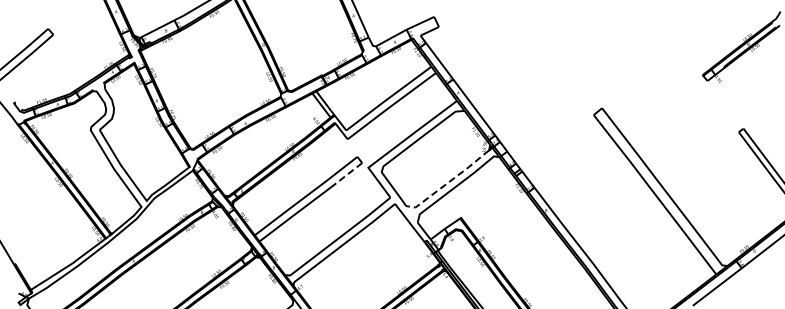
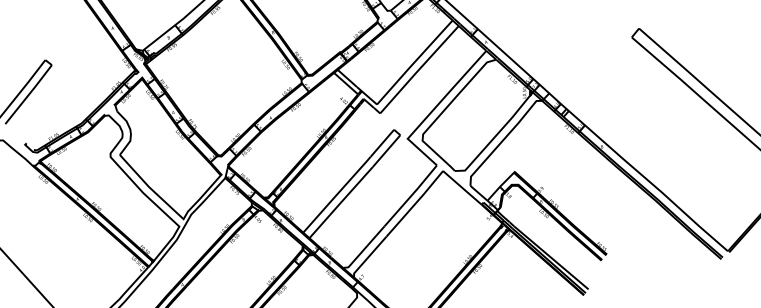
line: (346, 175) -> (386, 151), dashed -> solid
line: (448, 182) -> (494, 137), dashed -> solid

